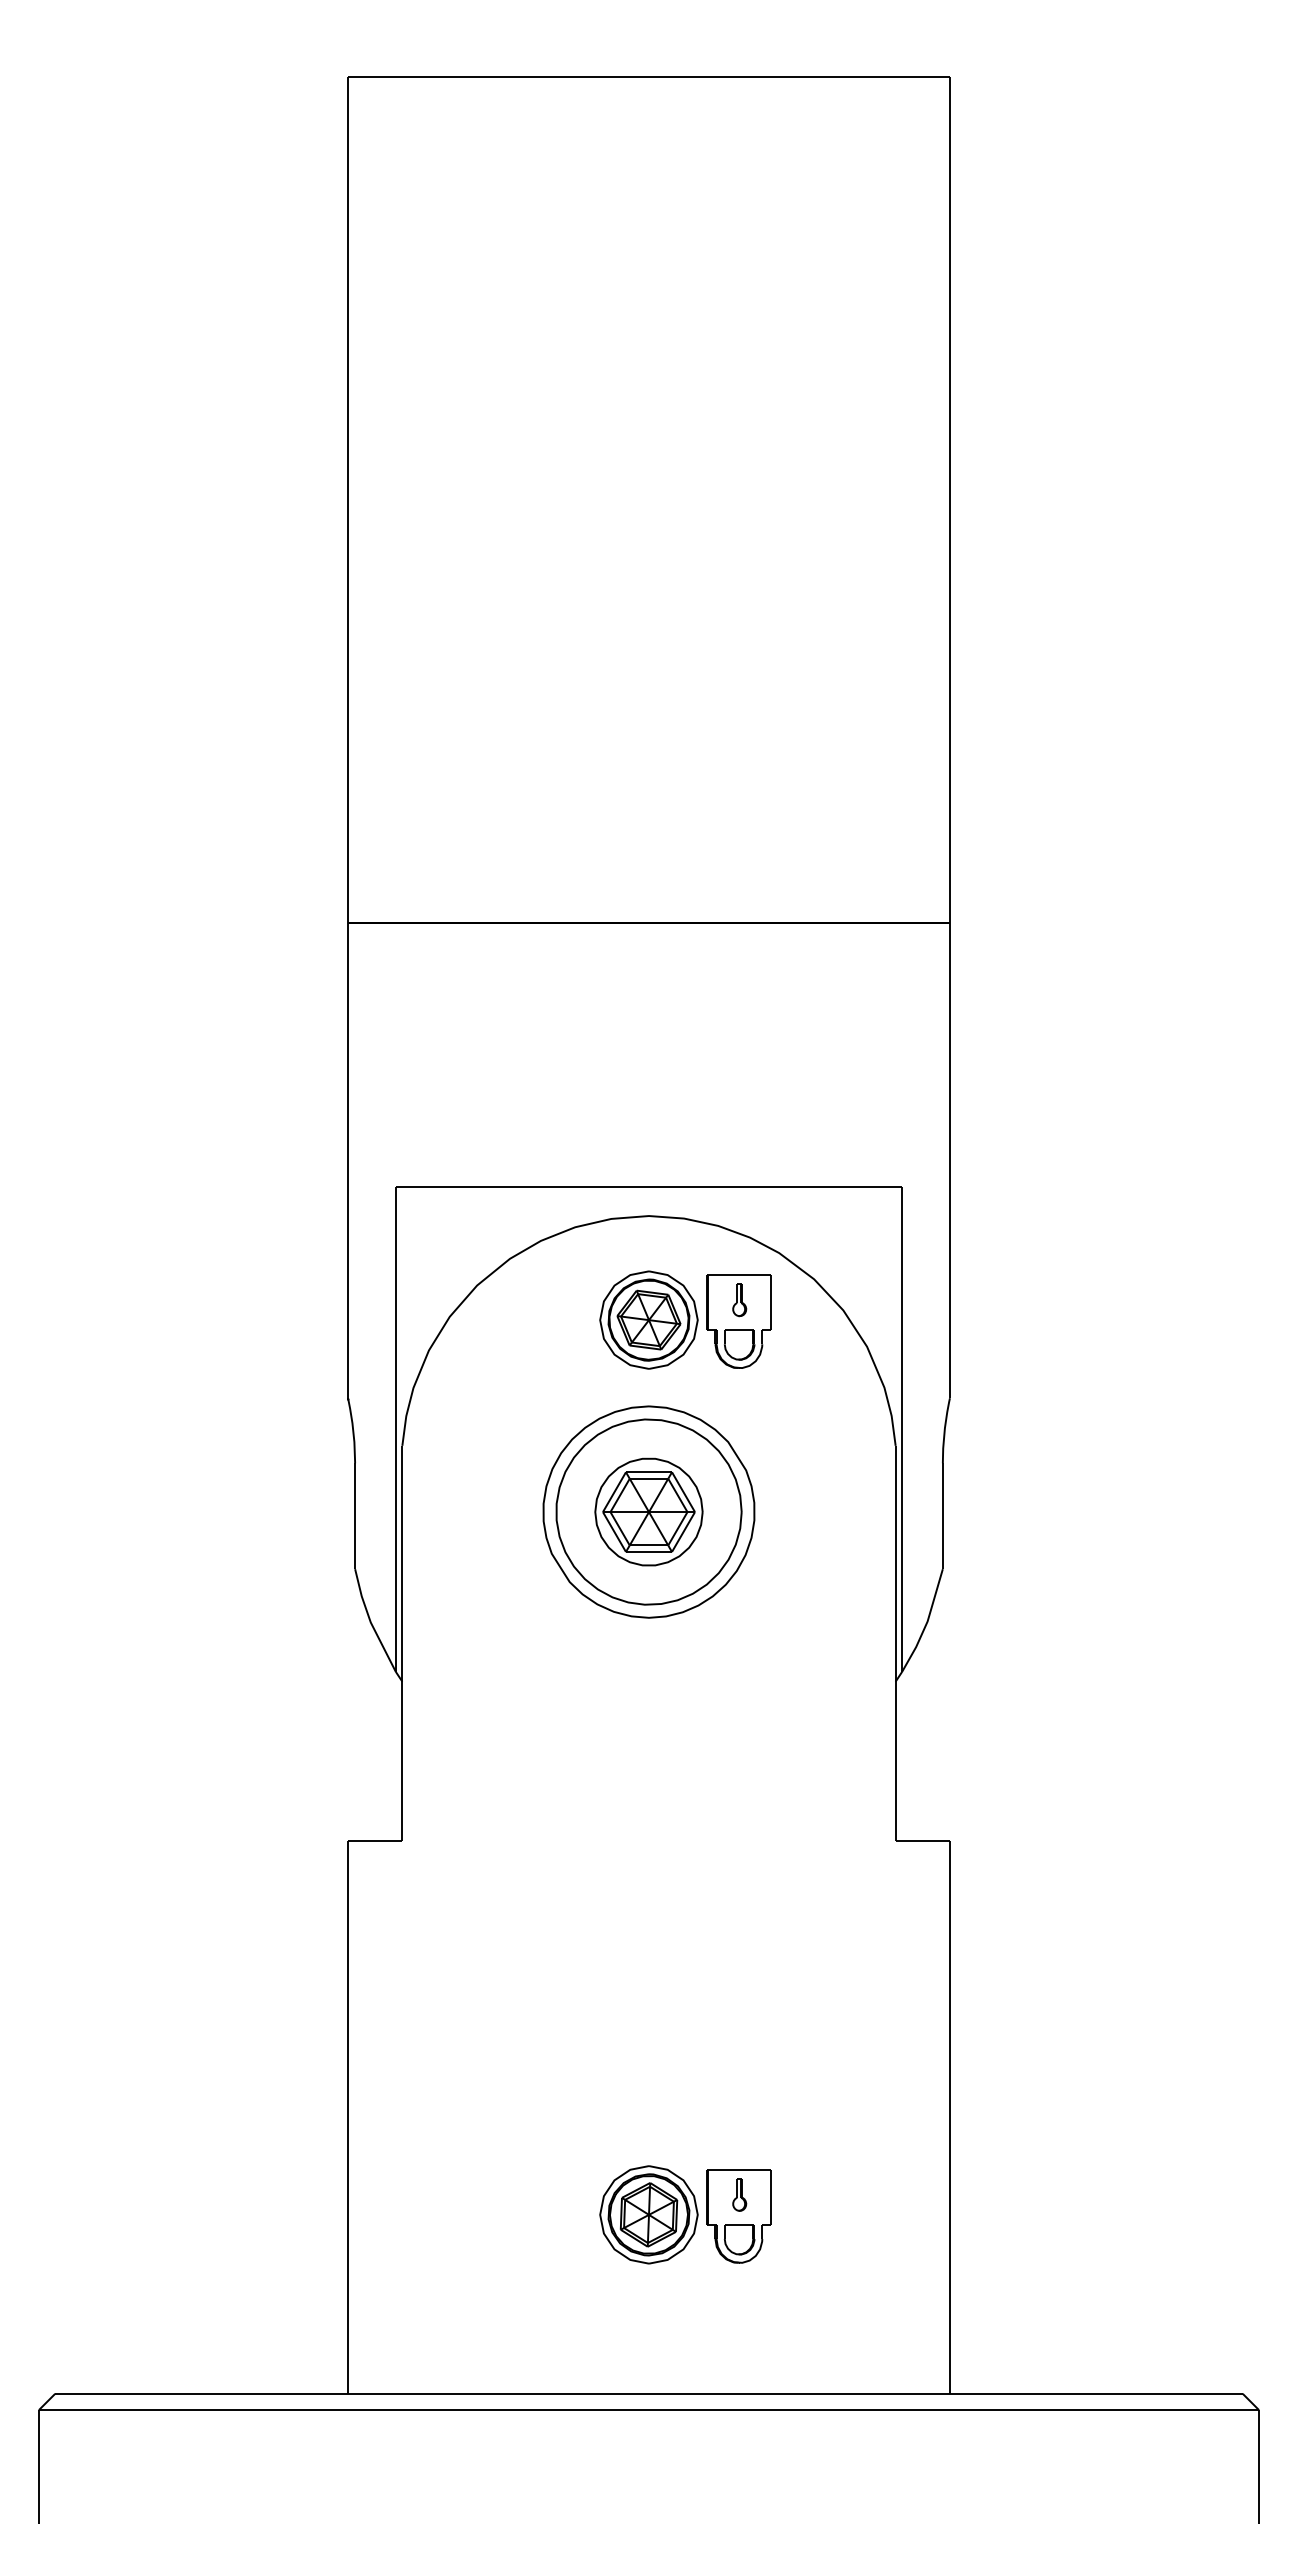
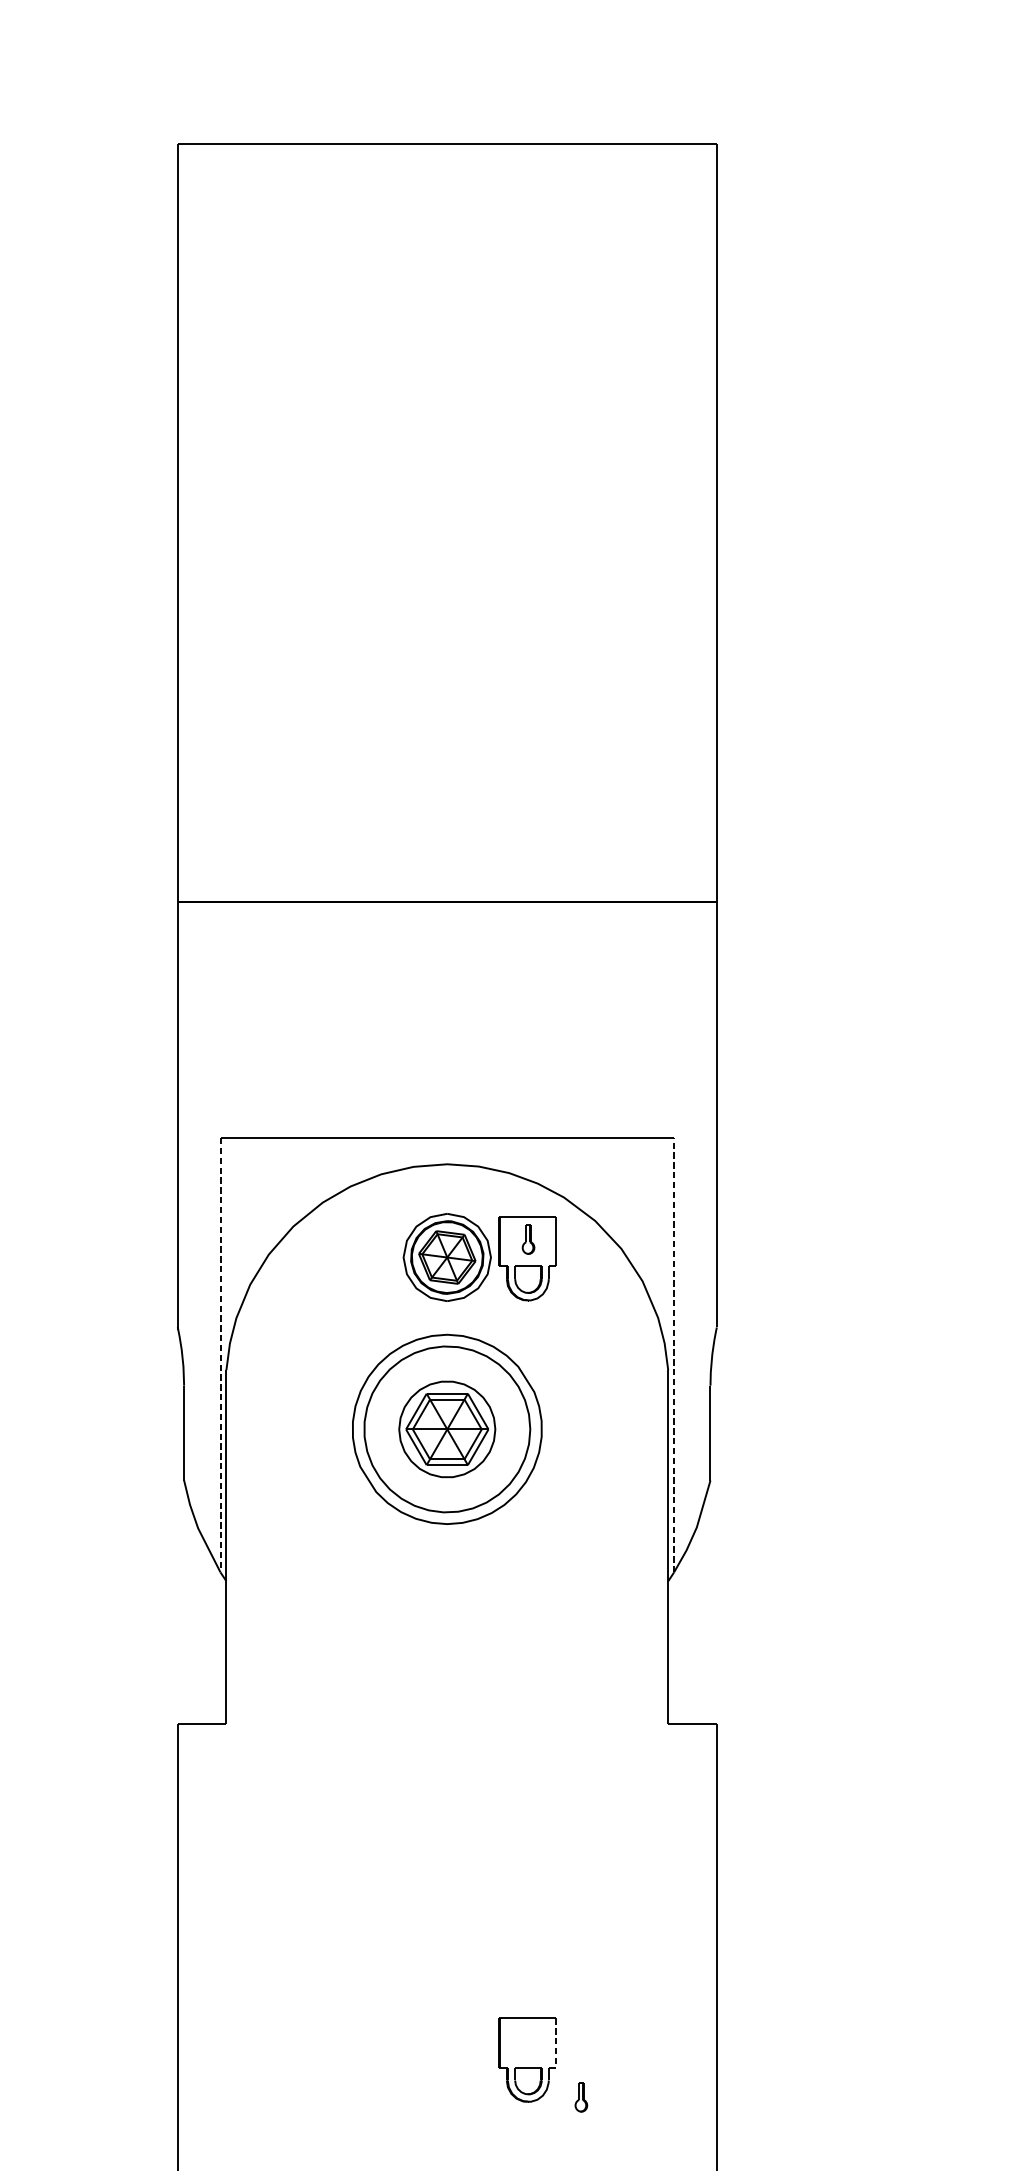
line: (395, 1429) -> (220, 1355), solid -> dashed
line: (902, 1429) -> (674, 1355), solid -> dashed
part: (739, 2194) -> (581, 2097), moved
line: (770, 2197) -> (556, 2043), solid -> dashed
part: (648, 2214) -> (446, 2058), removed

